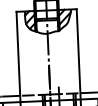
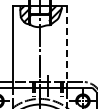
line: (79, 53) -> (67, 46), solid -> dashed

